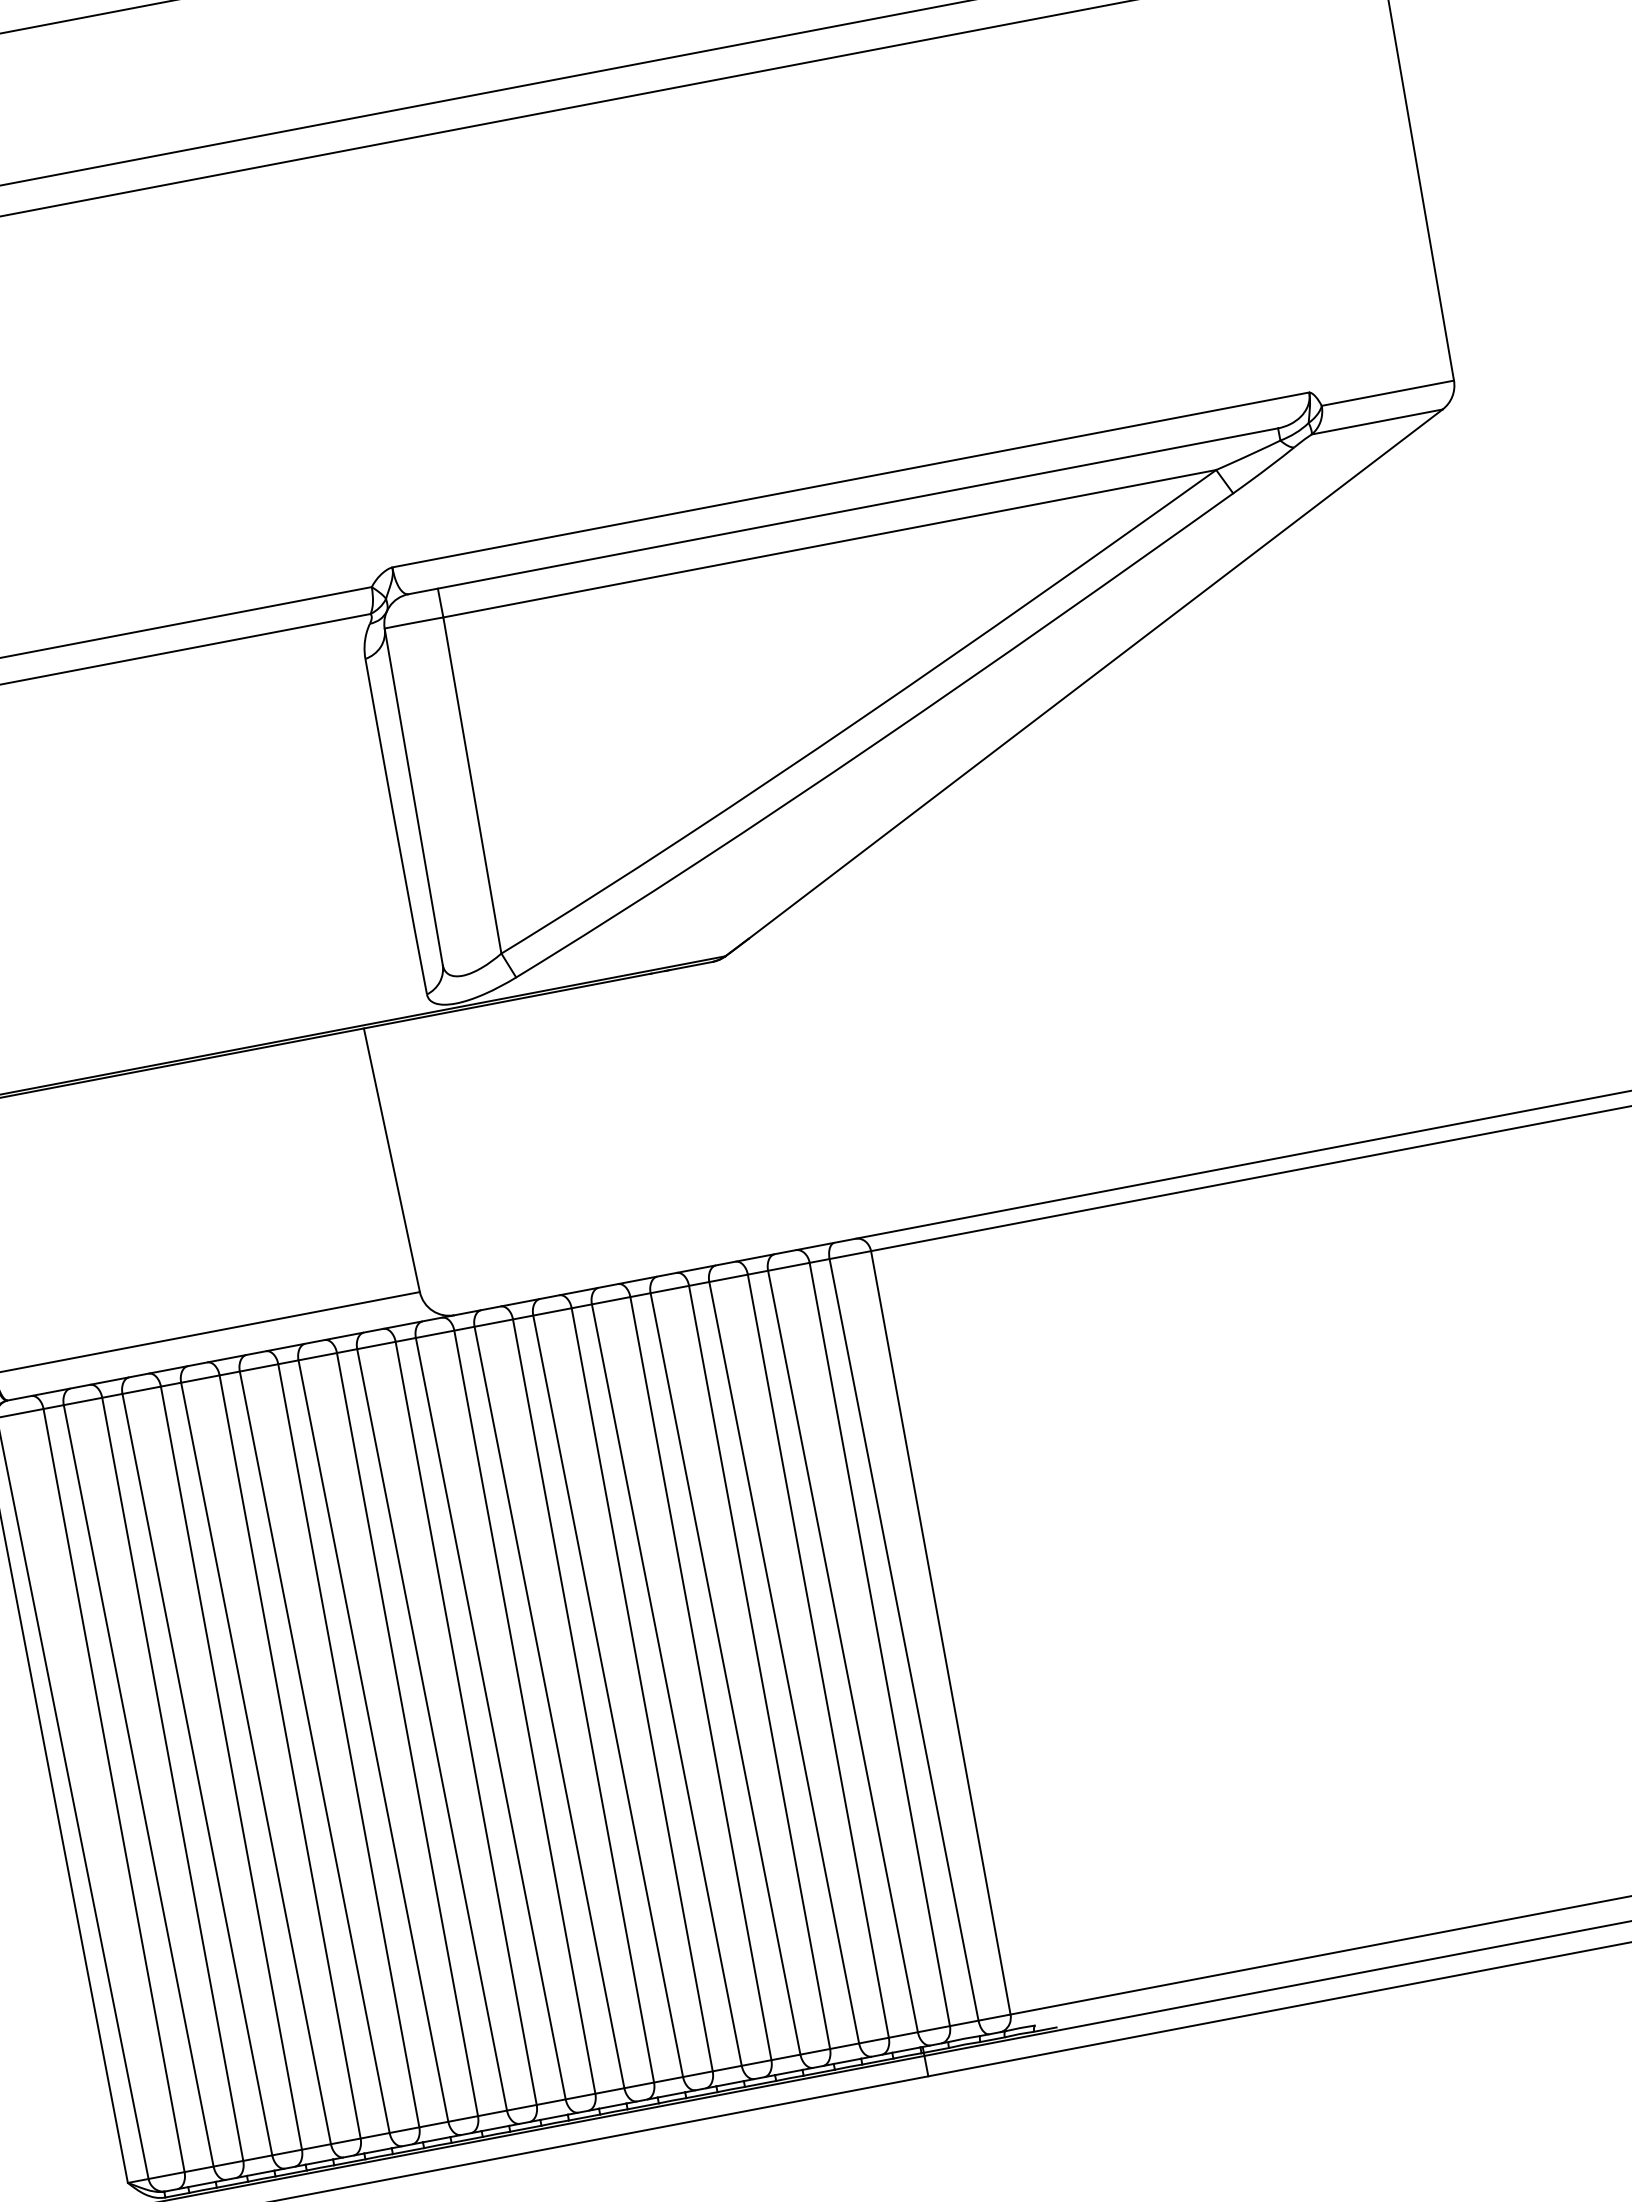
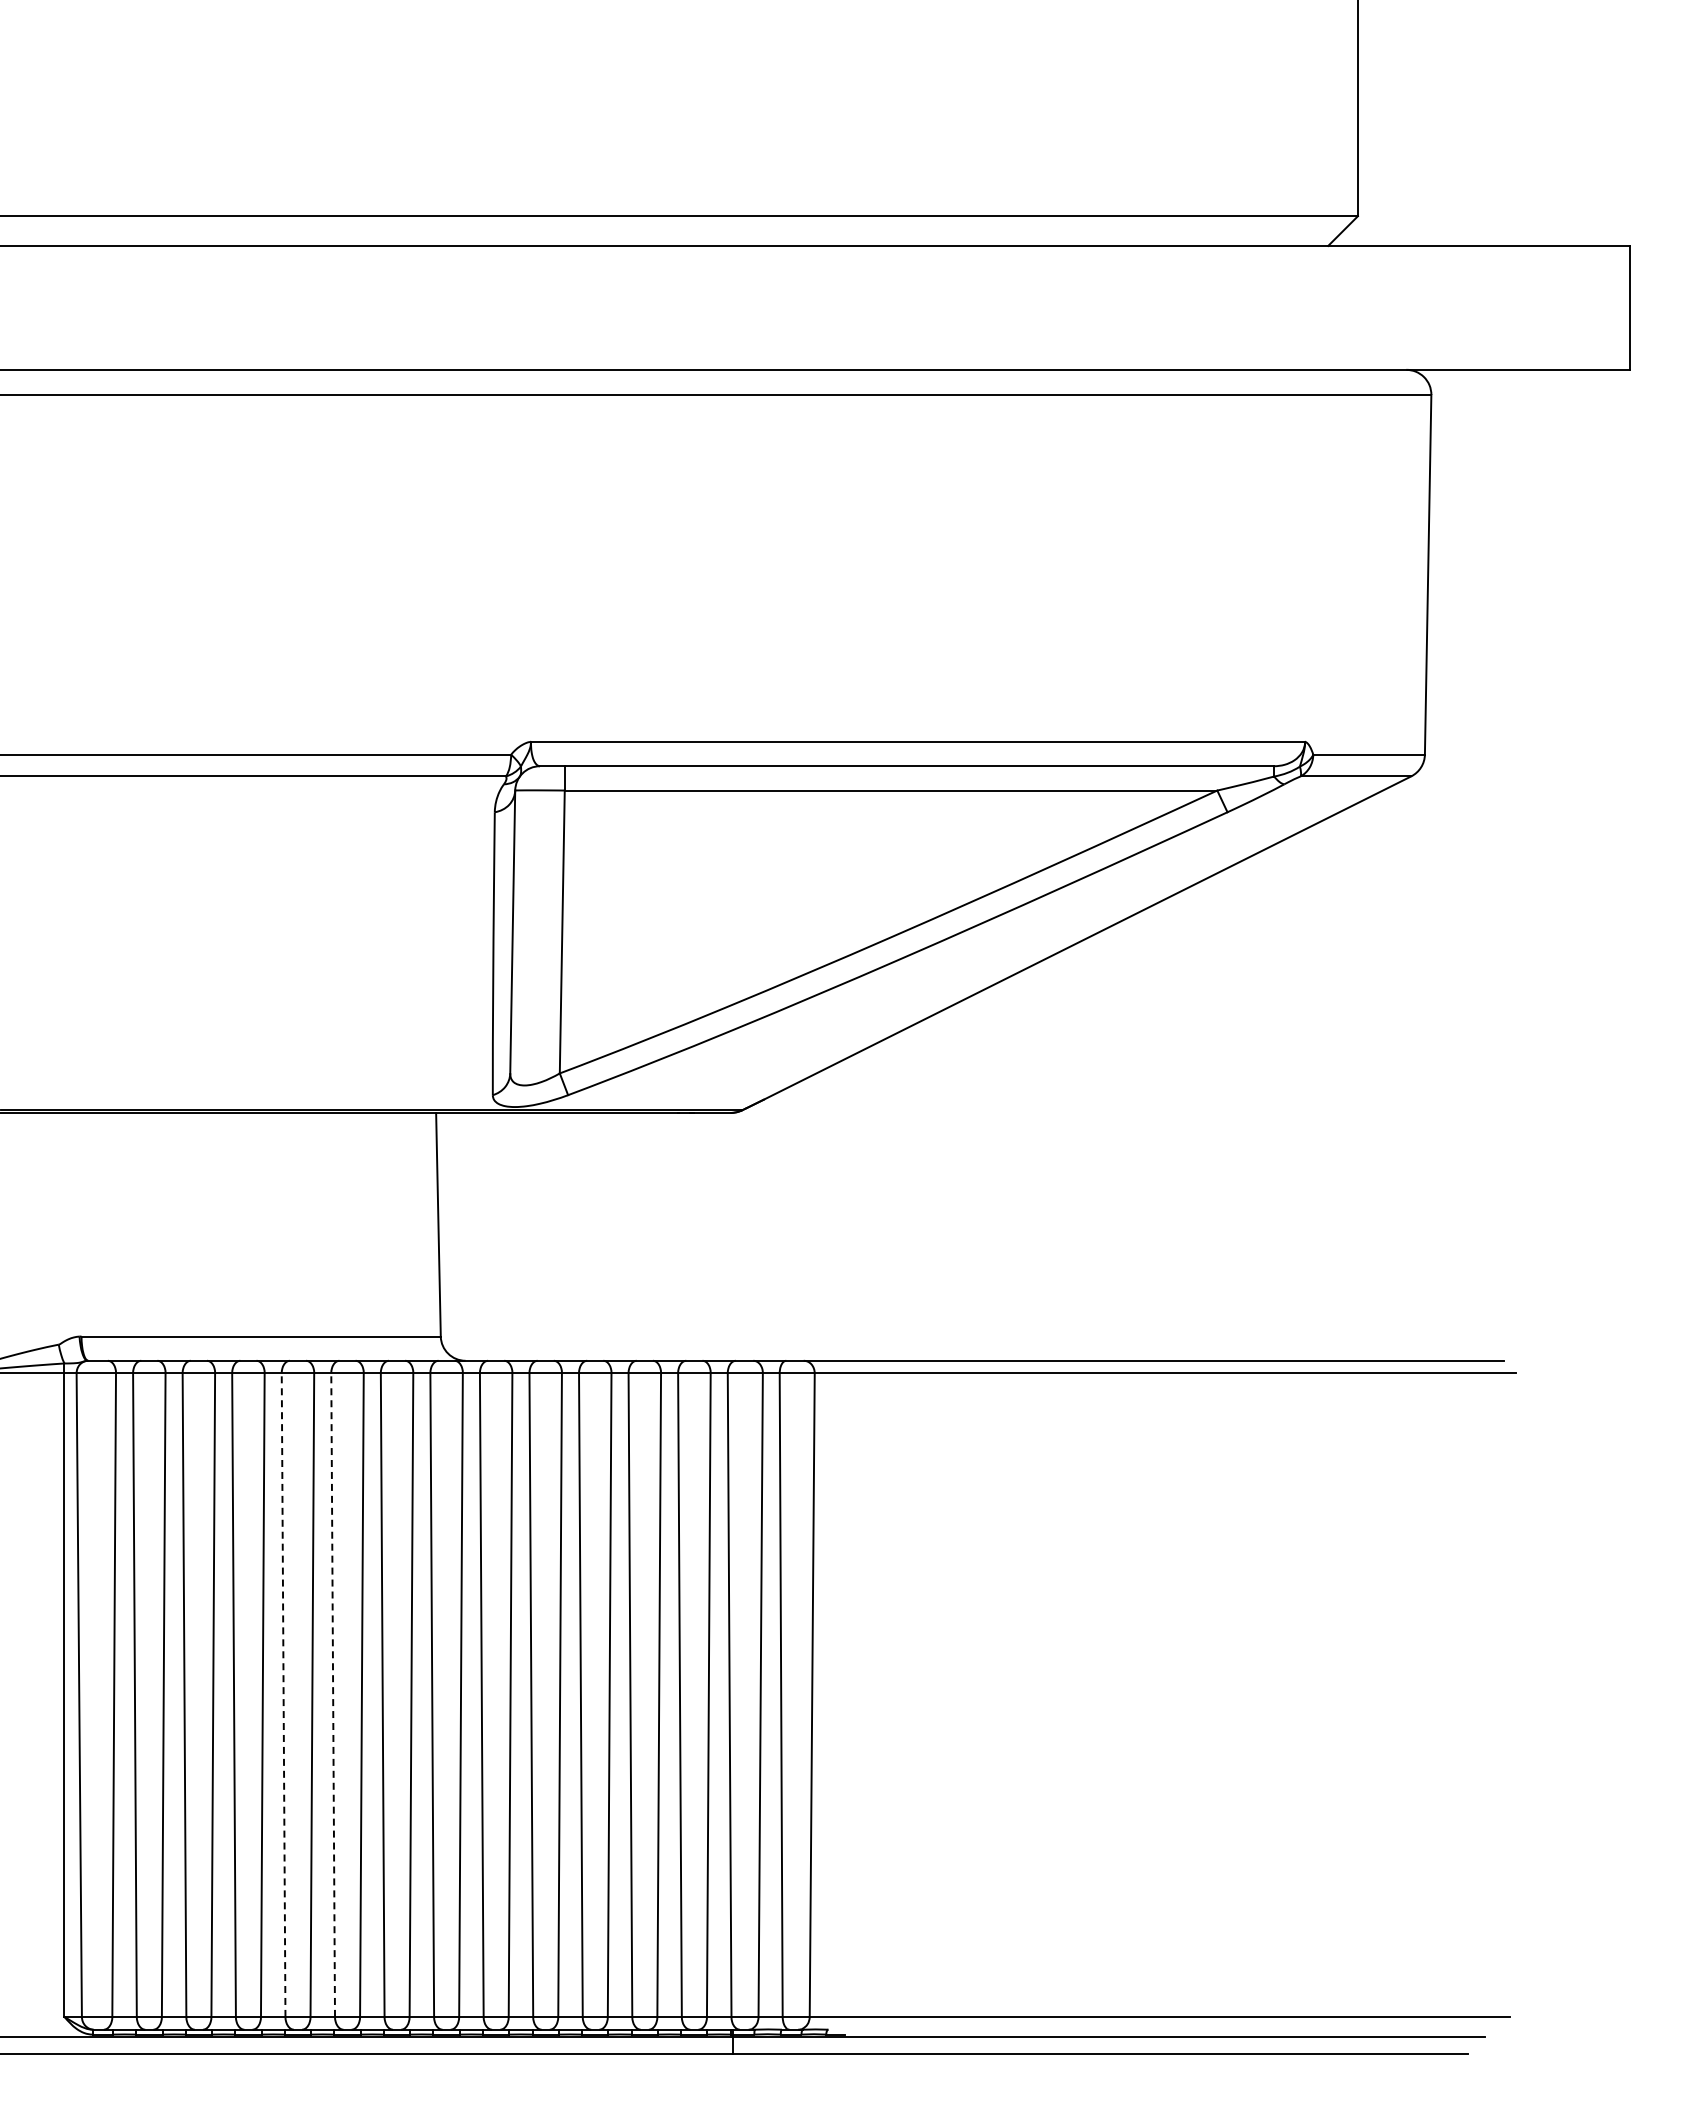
line: (373, 1741) -> (333, 1695), solid -> dashed
line: (314, 1752) -> (283, 1695), solid -> dashed

